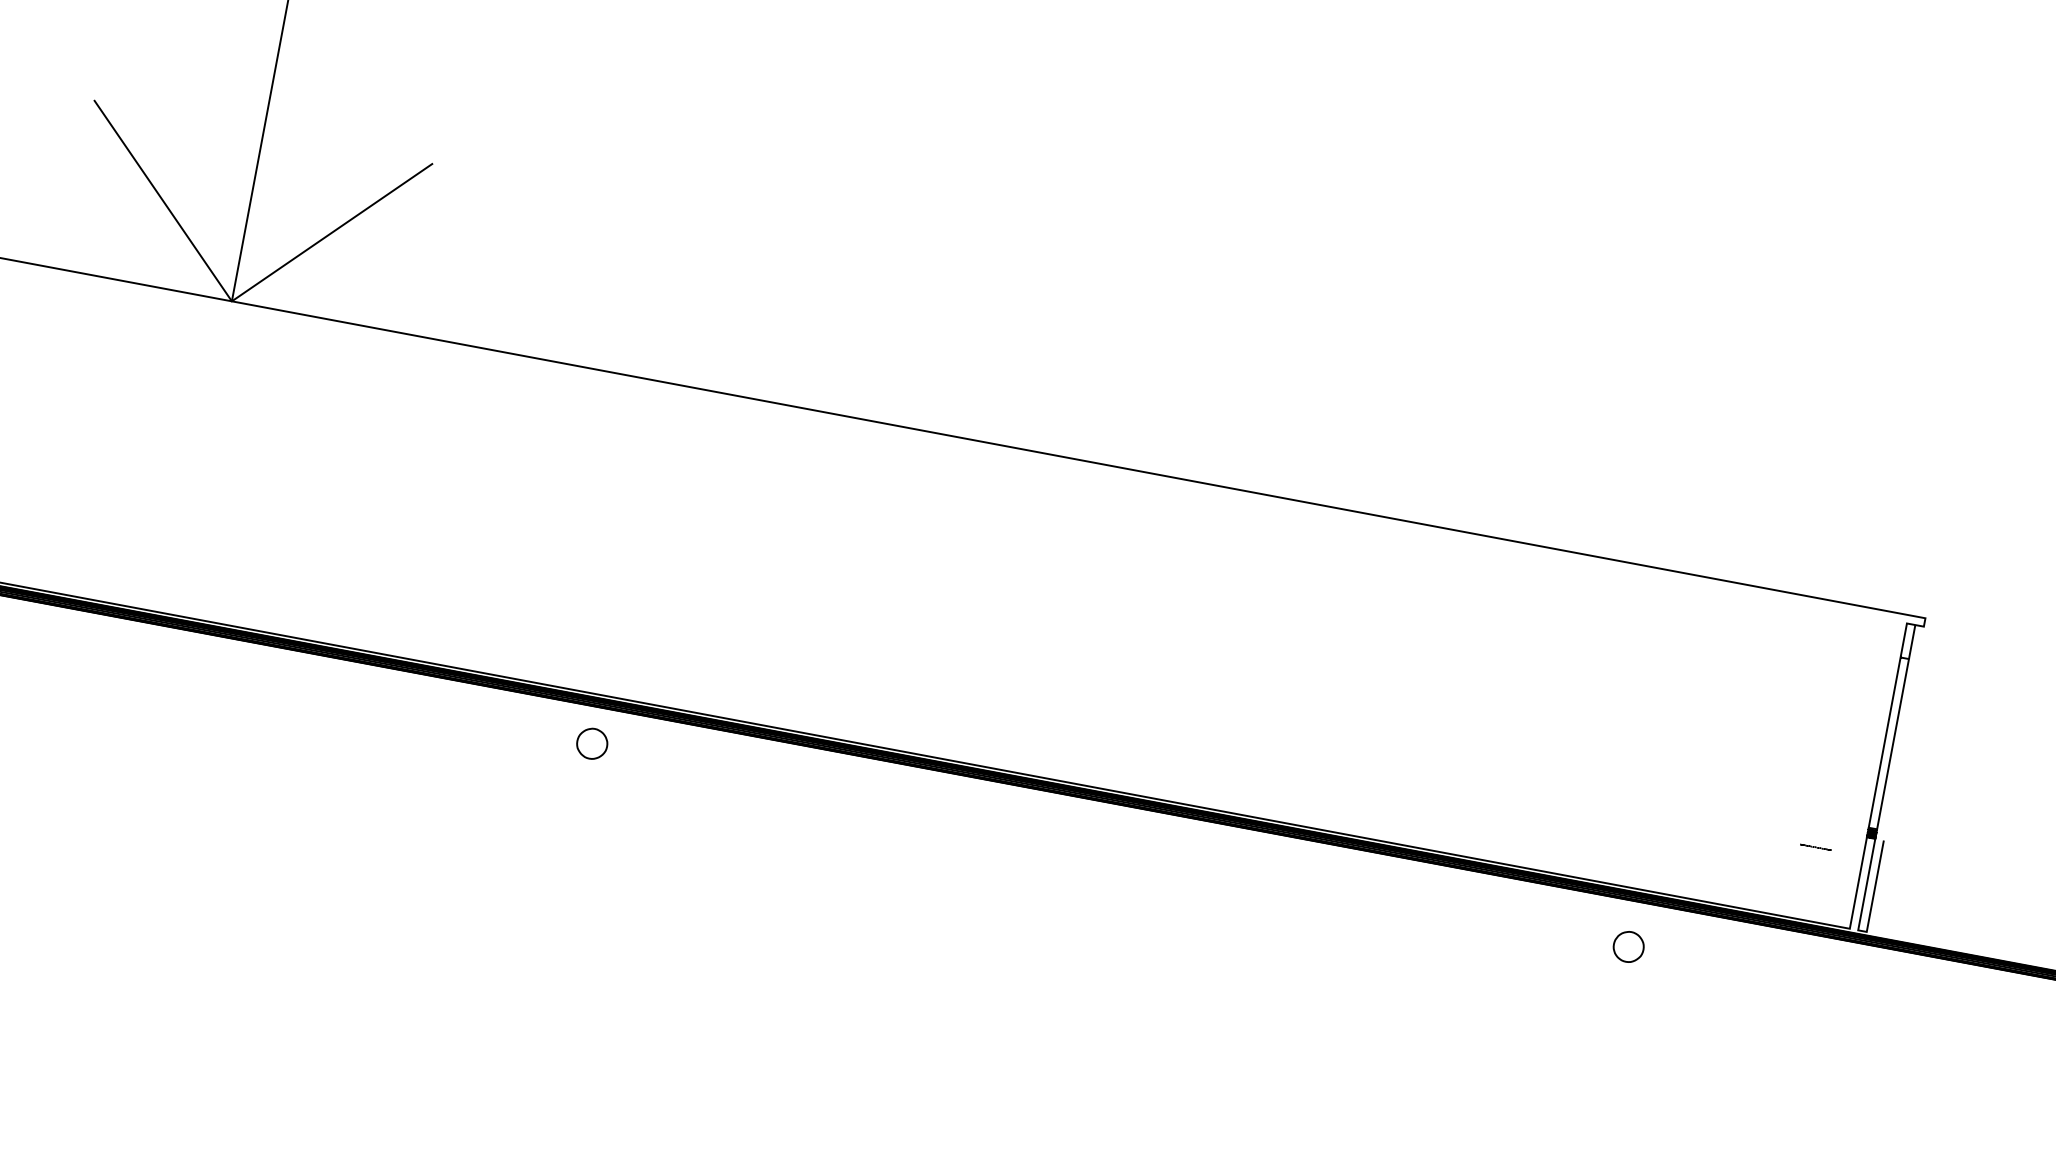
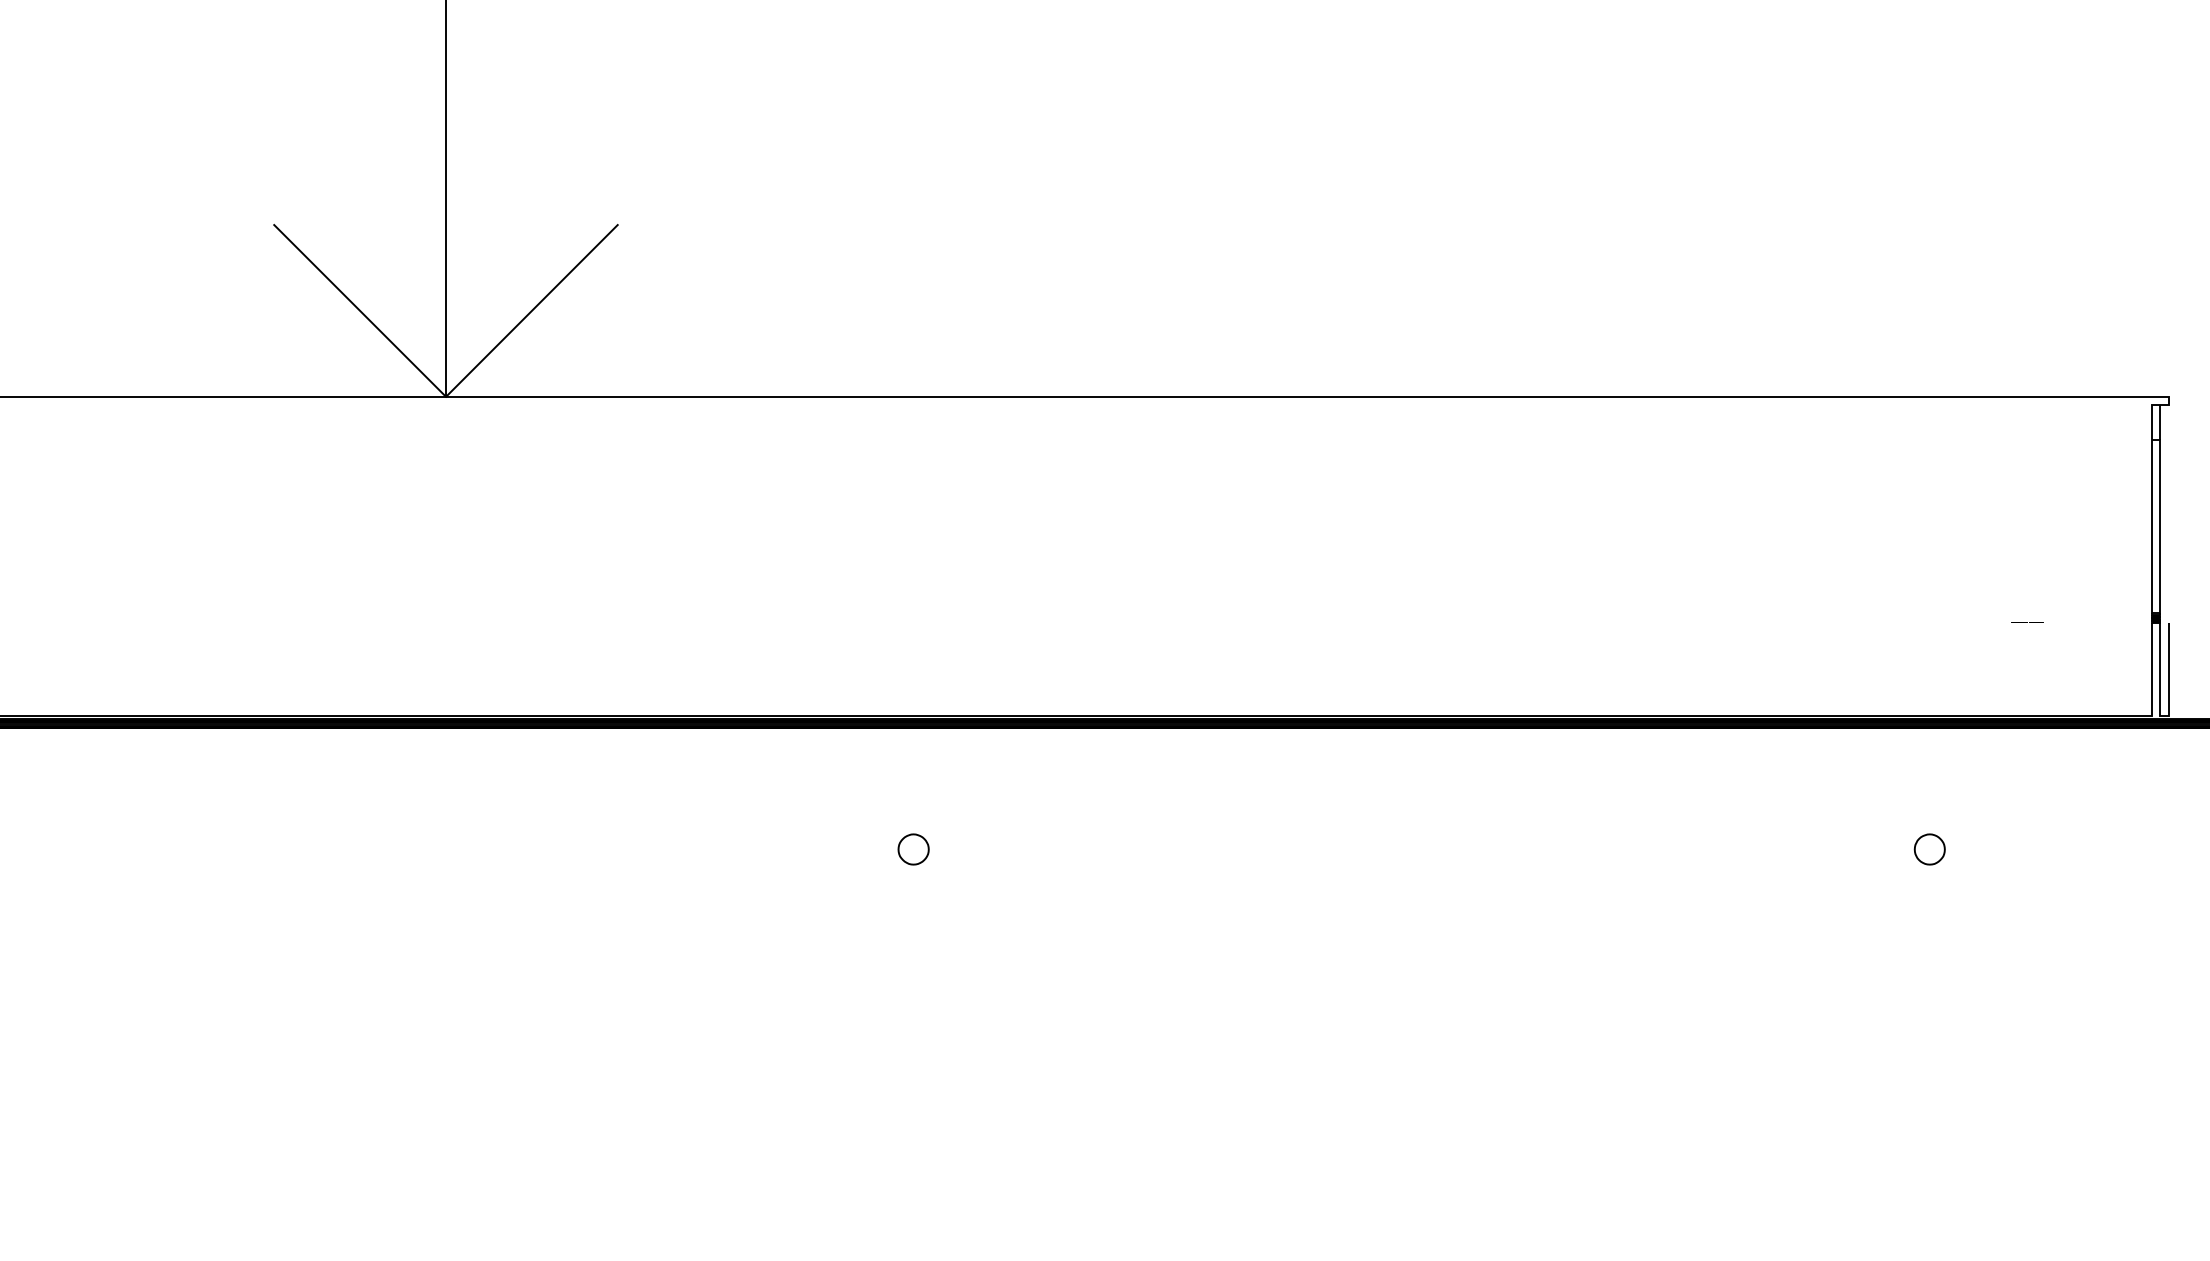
part: (592, 743) -> (913, 849), moved
line: (1815, 847) -> (2027, 622), moved
part: (1628, 946) -> (1929, 849), moved

